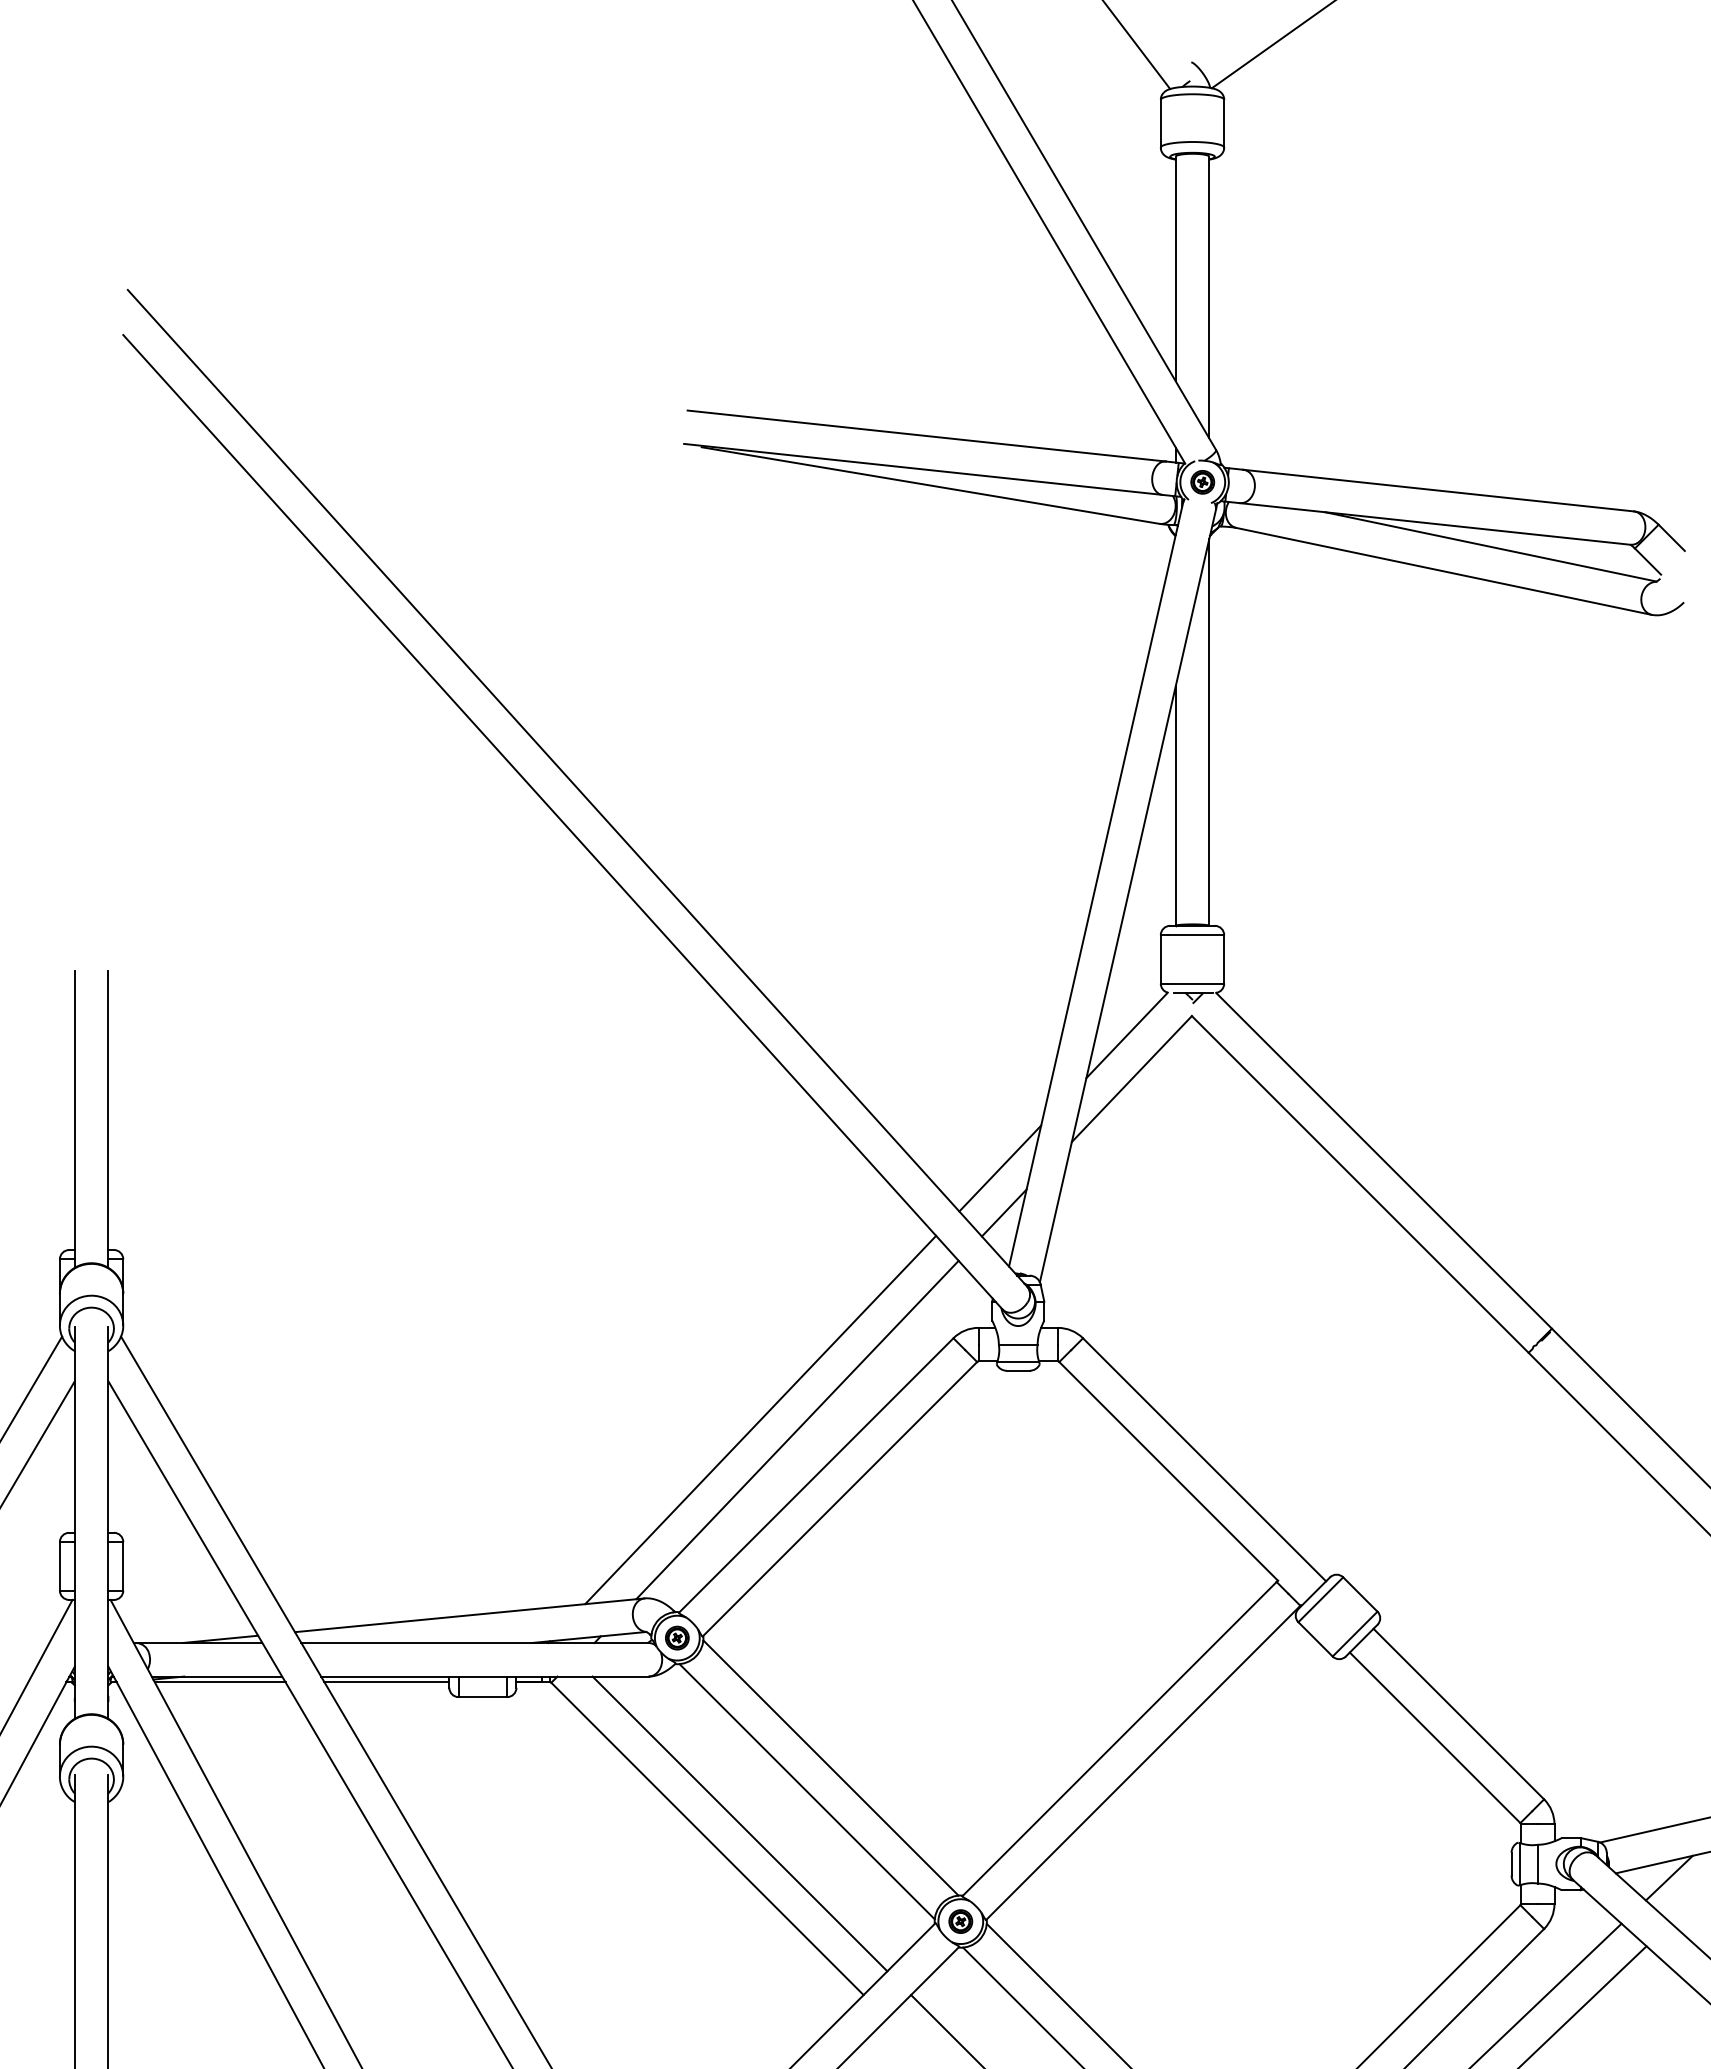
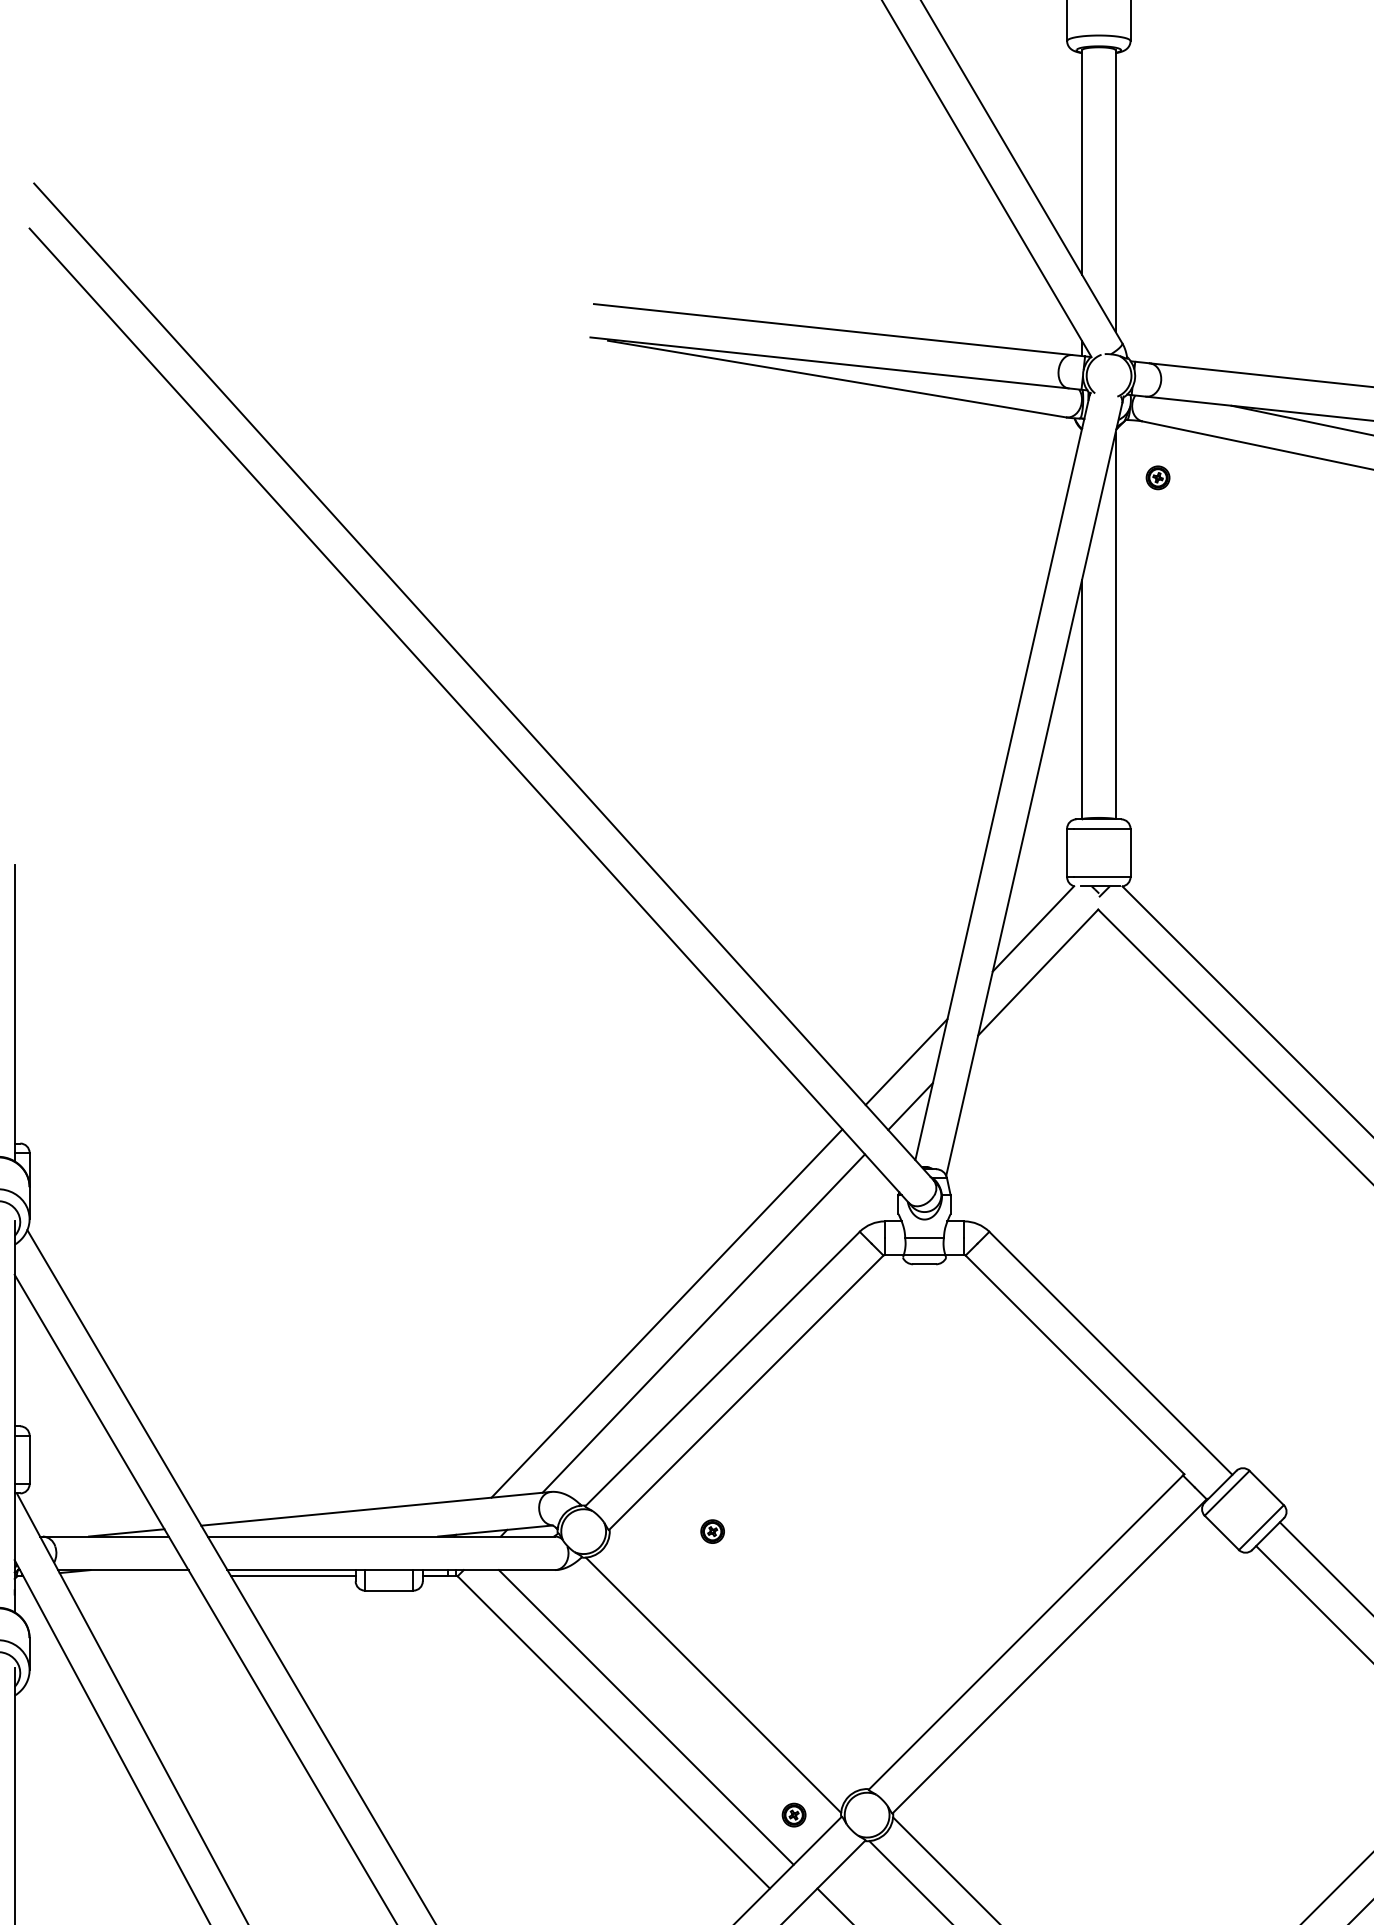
part: (1202, 482) -> (1157, 478), moved
part: (677, 1637) -> (712, 1531), moved
line: (219, 1682) -> (125, 1576), removed
line: (830, 1767) -> (736, 1661), removed
part: (960, 1921) -> (793, 1815), moved

